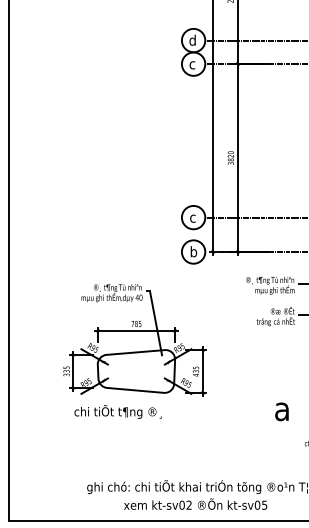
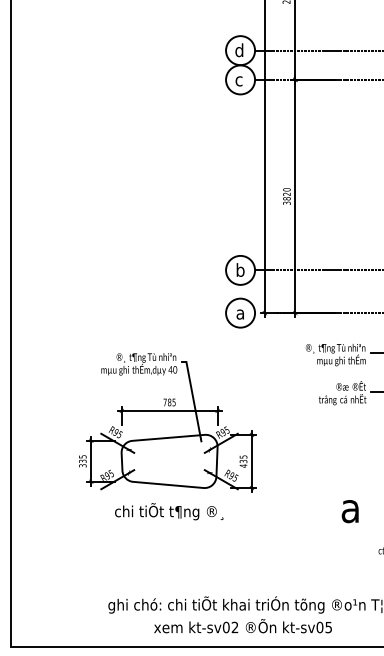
text: (193, 216) -> (240, 269), c -> b
text: (193, 251) -> (240, 312), b -> a
text: (117, 411) -> (168, 511), moved

